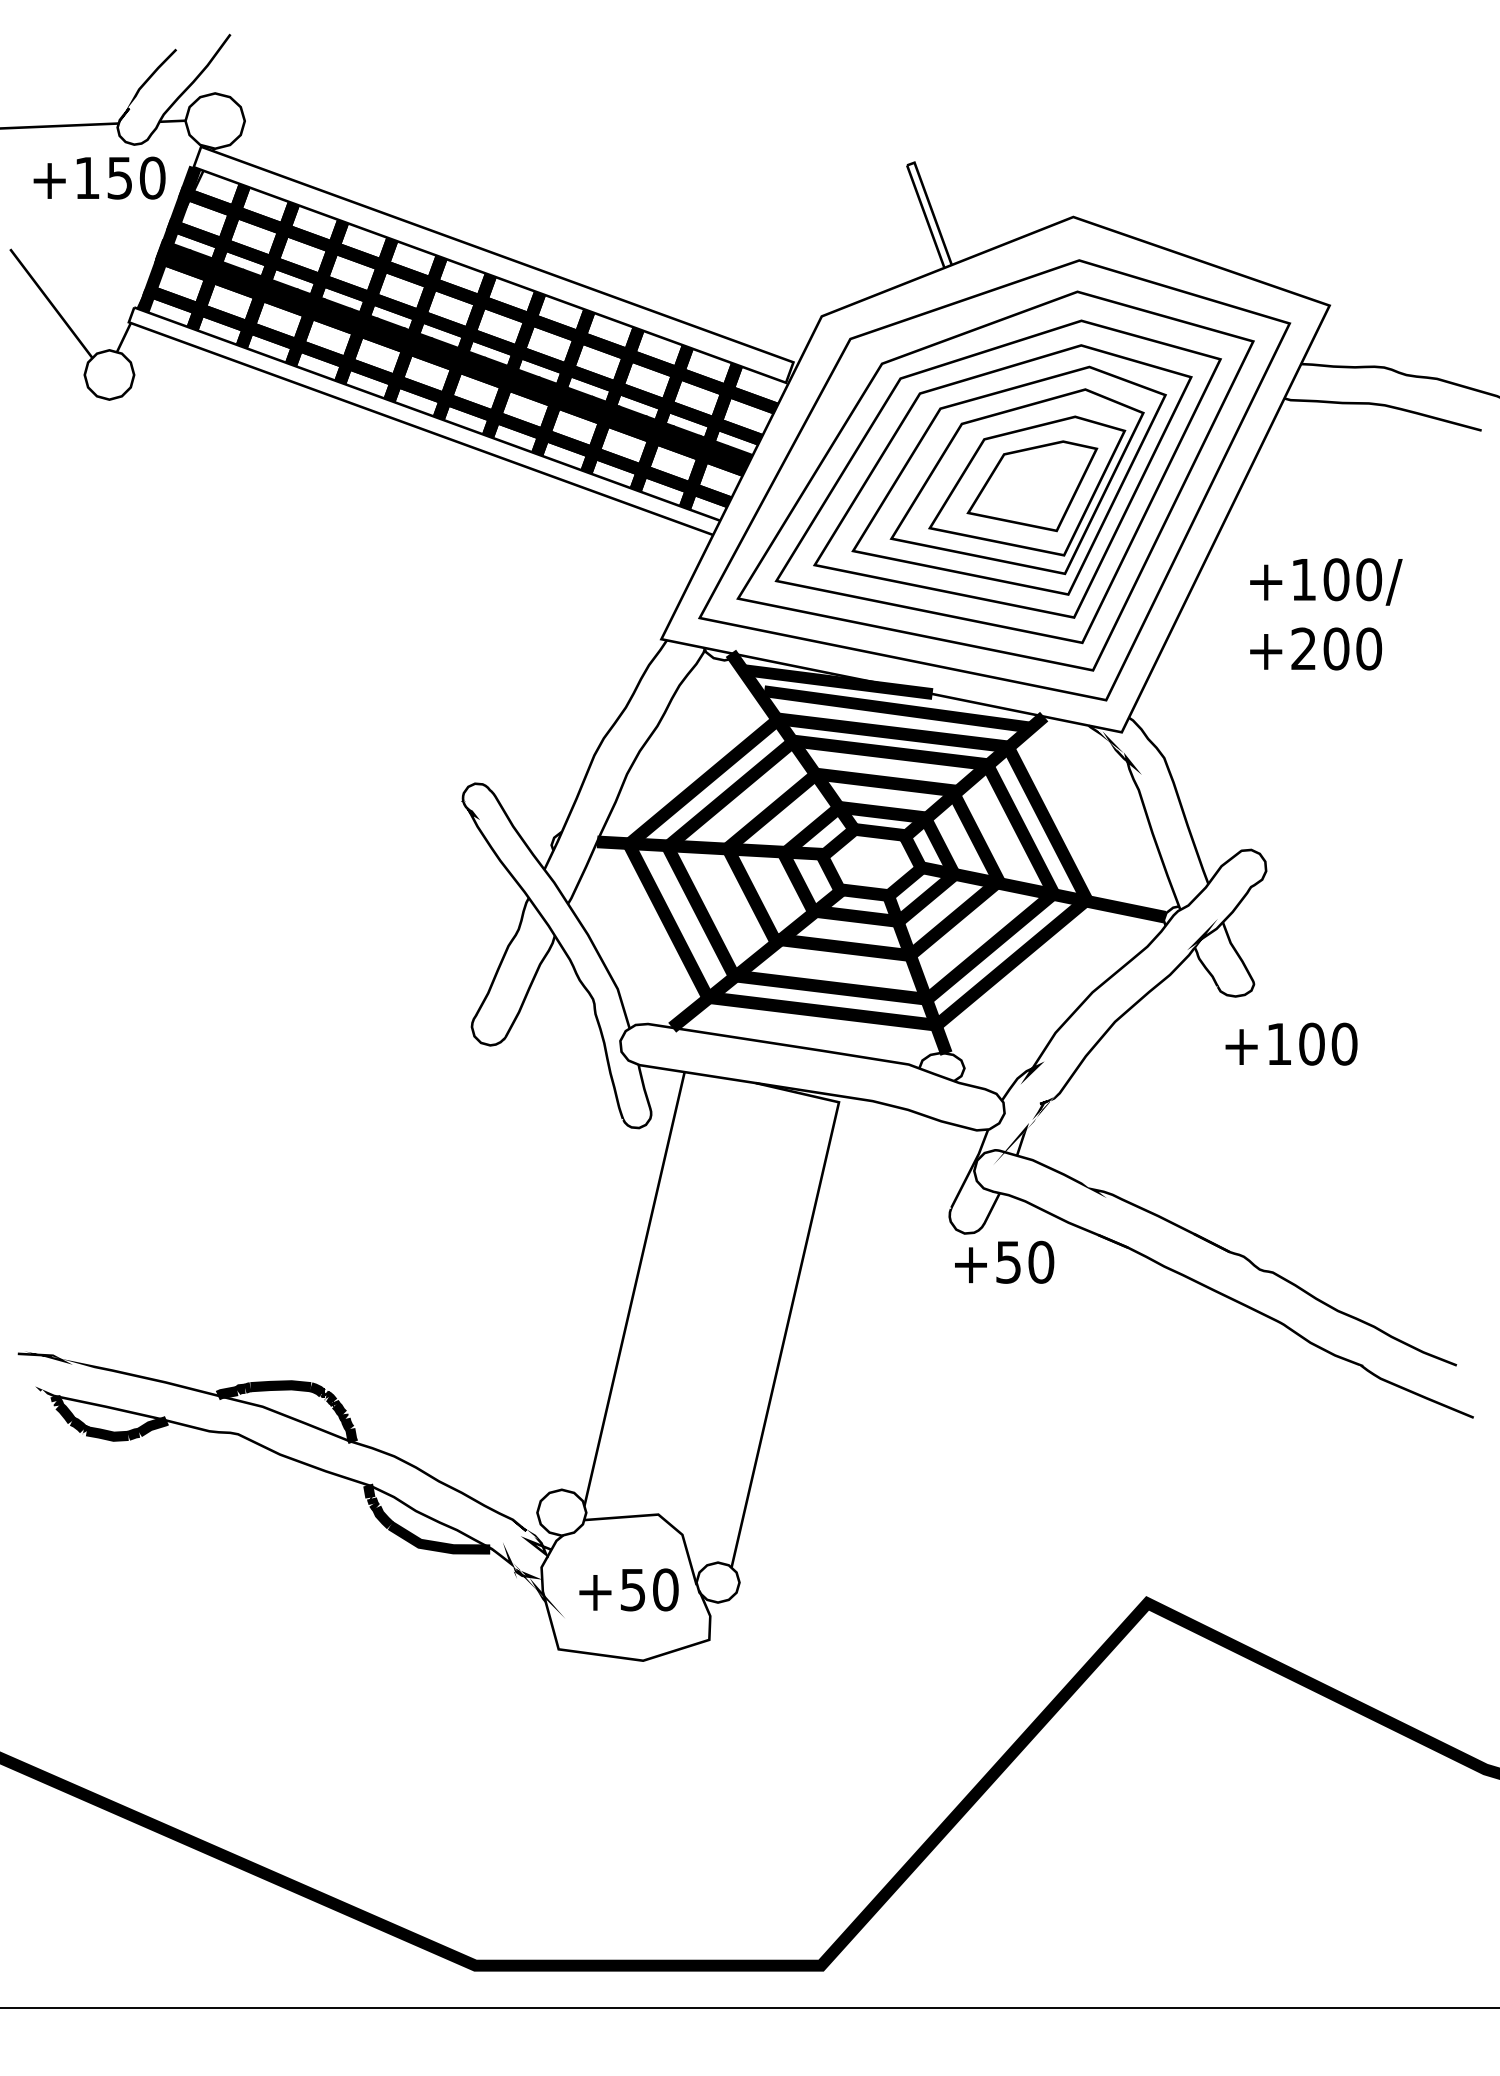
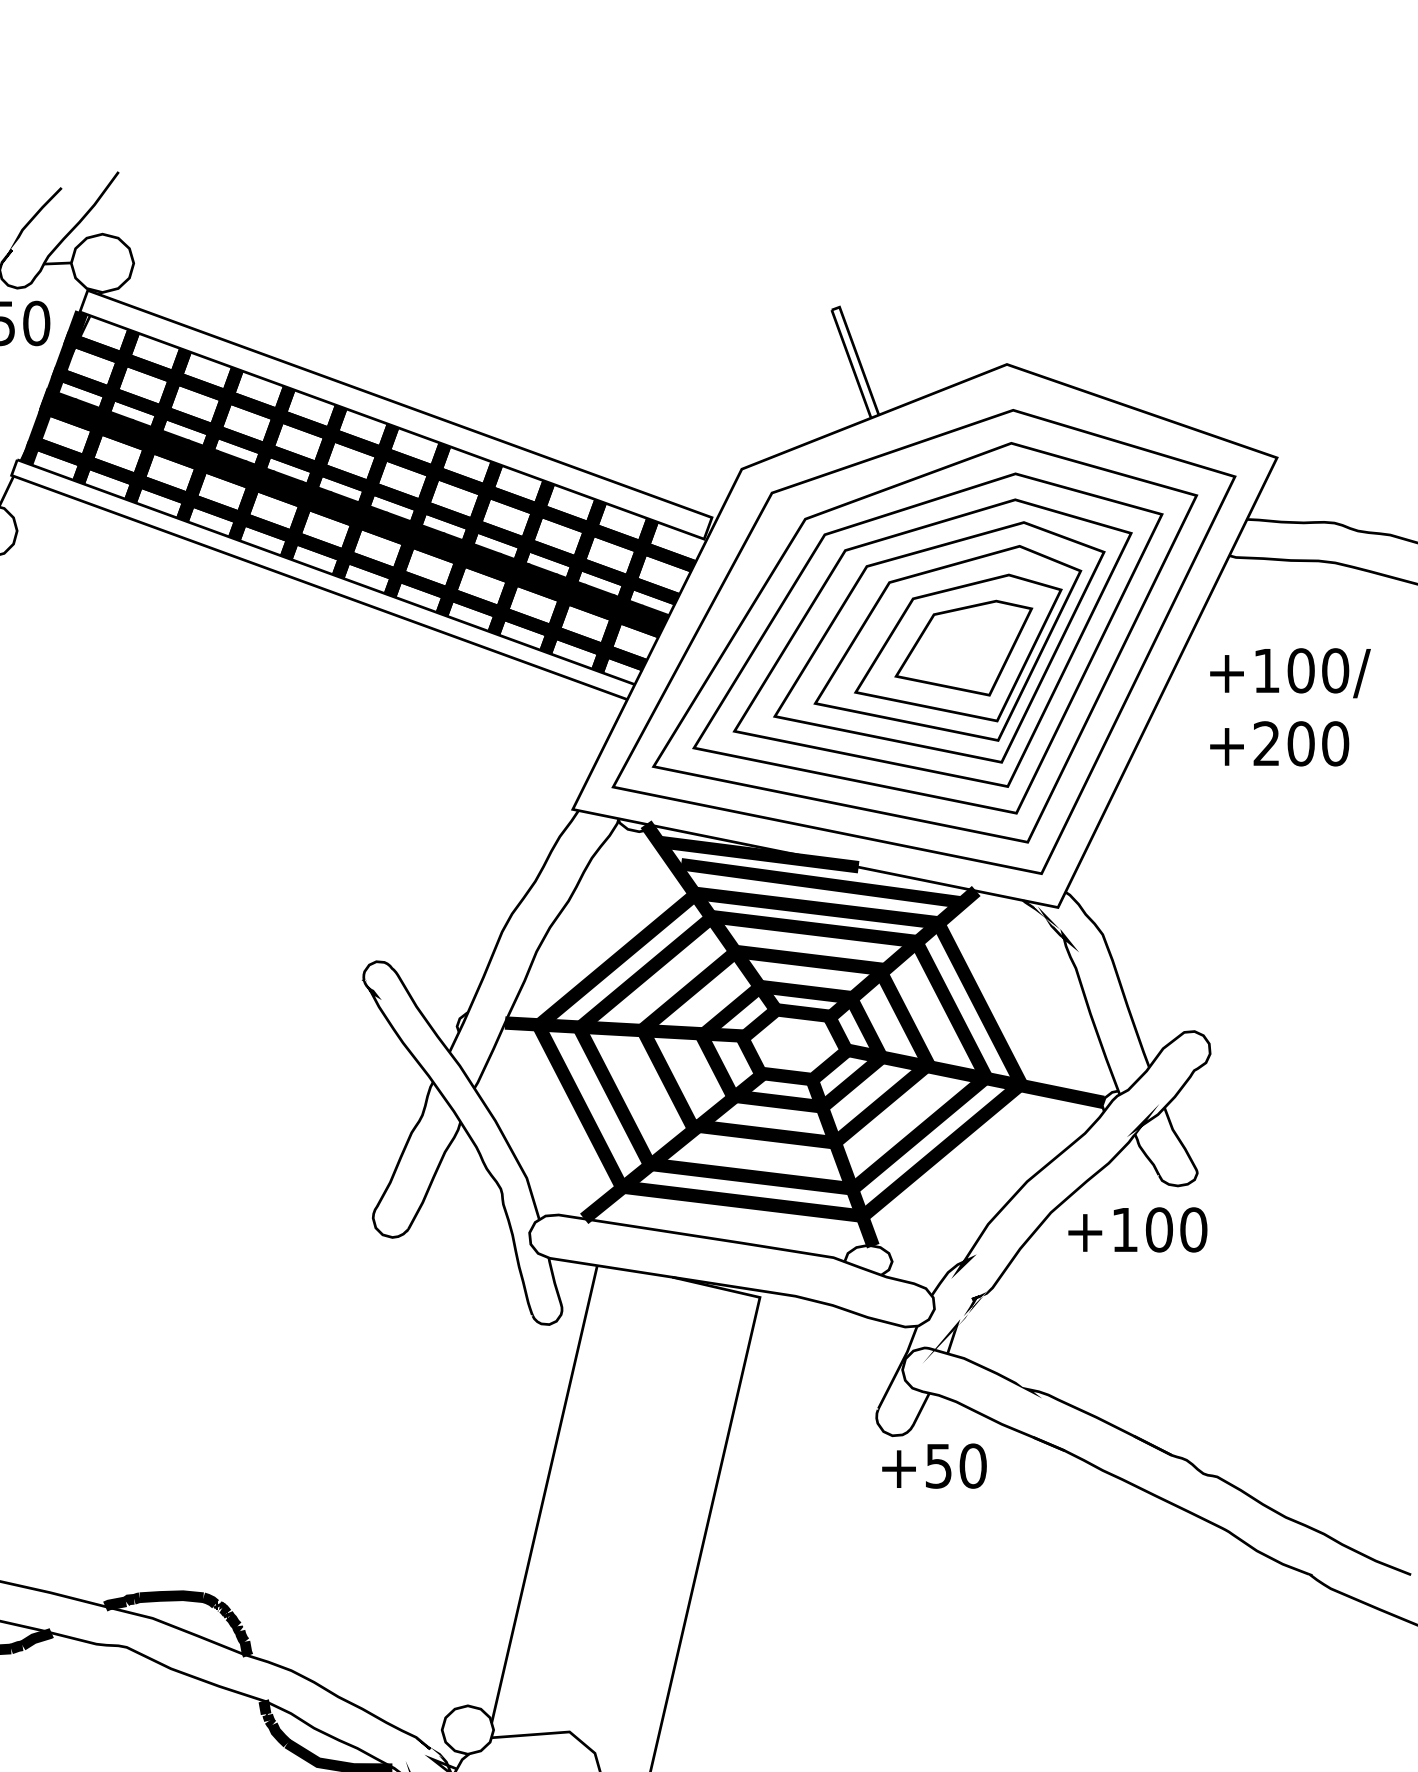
text: (1326, 614) -> (1290, 707), moved
text: (1291, 1043) -> (1137, 1229), moved

